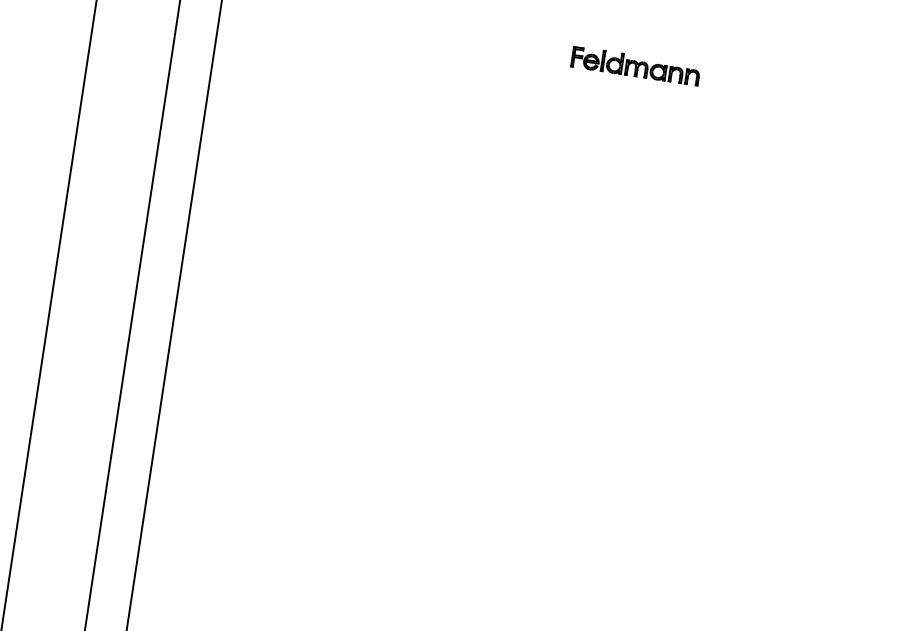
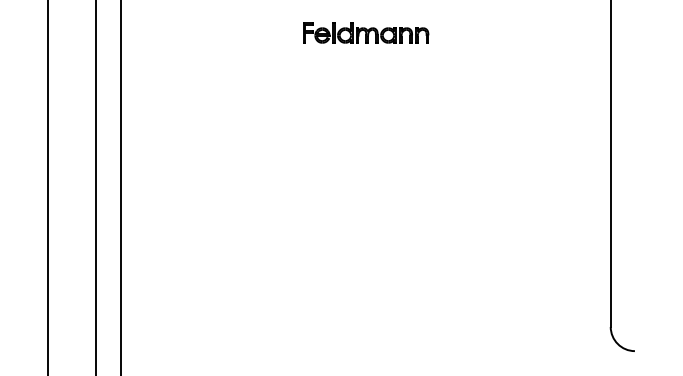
part: (636, 65) -> (366, 32), size x1.67

